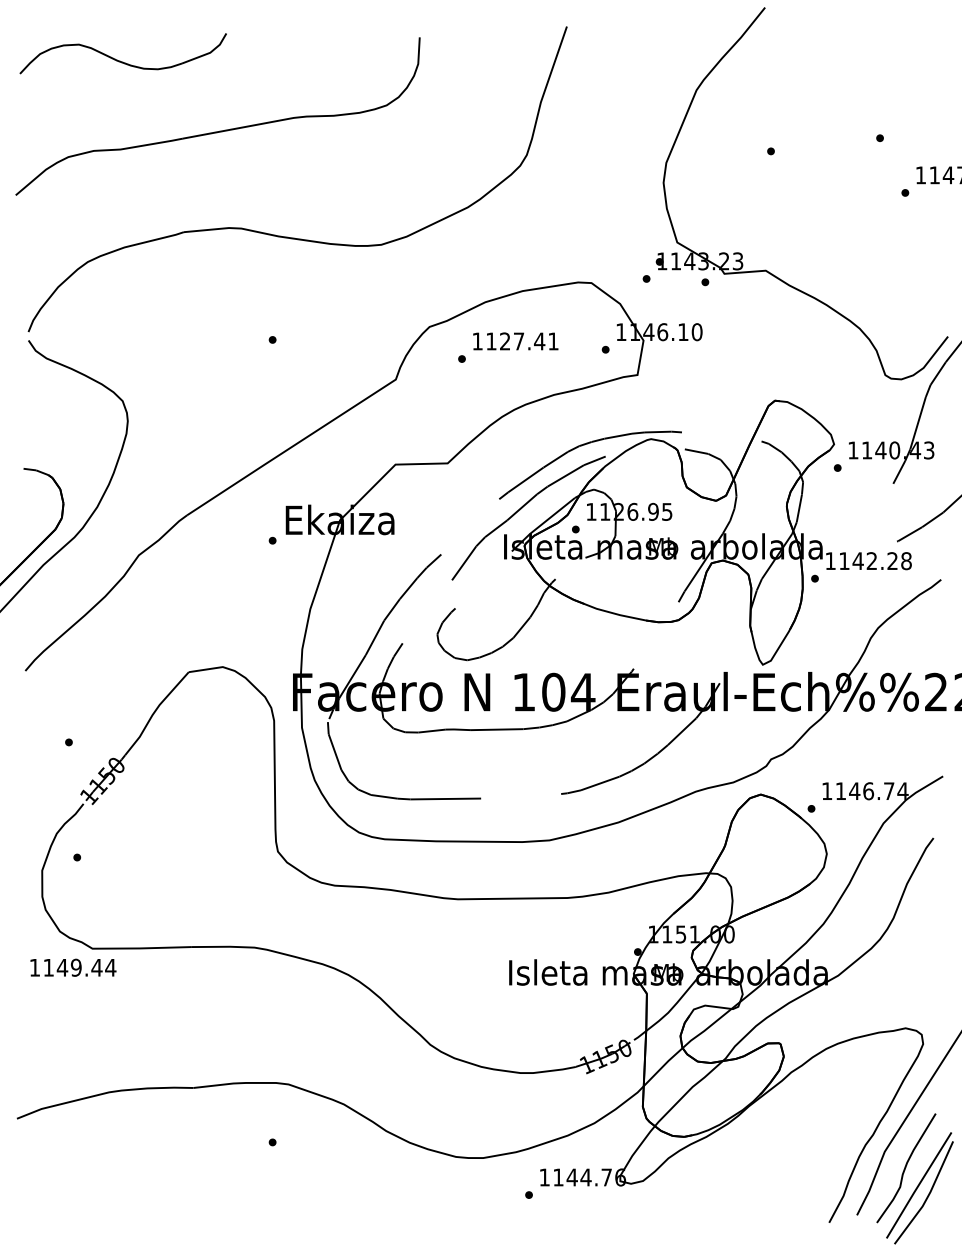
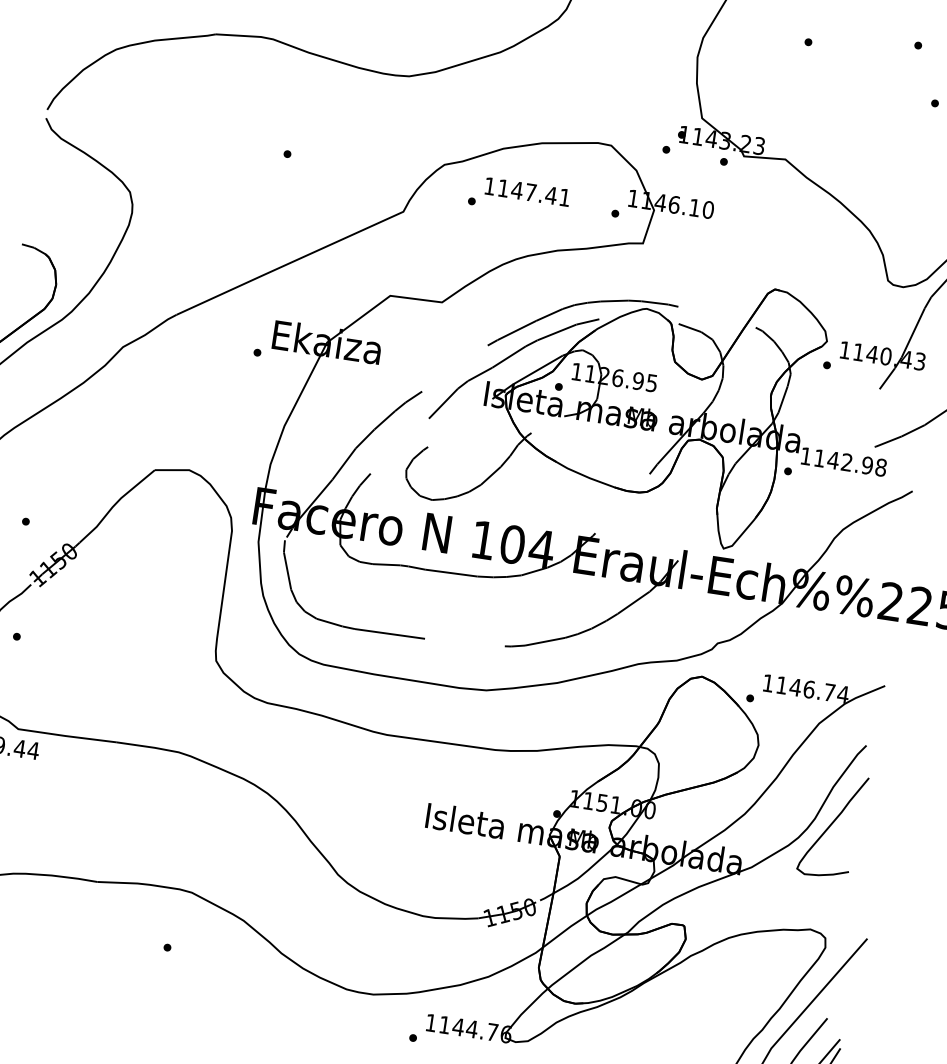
text: (504, 341) -> (516, 190), 1127.41 -> 1147.41
text: (892, 561) -> (867, 465), 1142.28 -> 1142.98
curve: (911, 921) -> (832, 824), added

